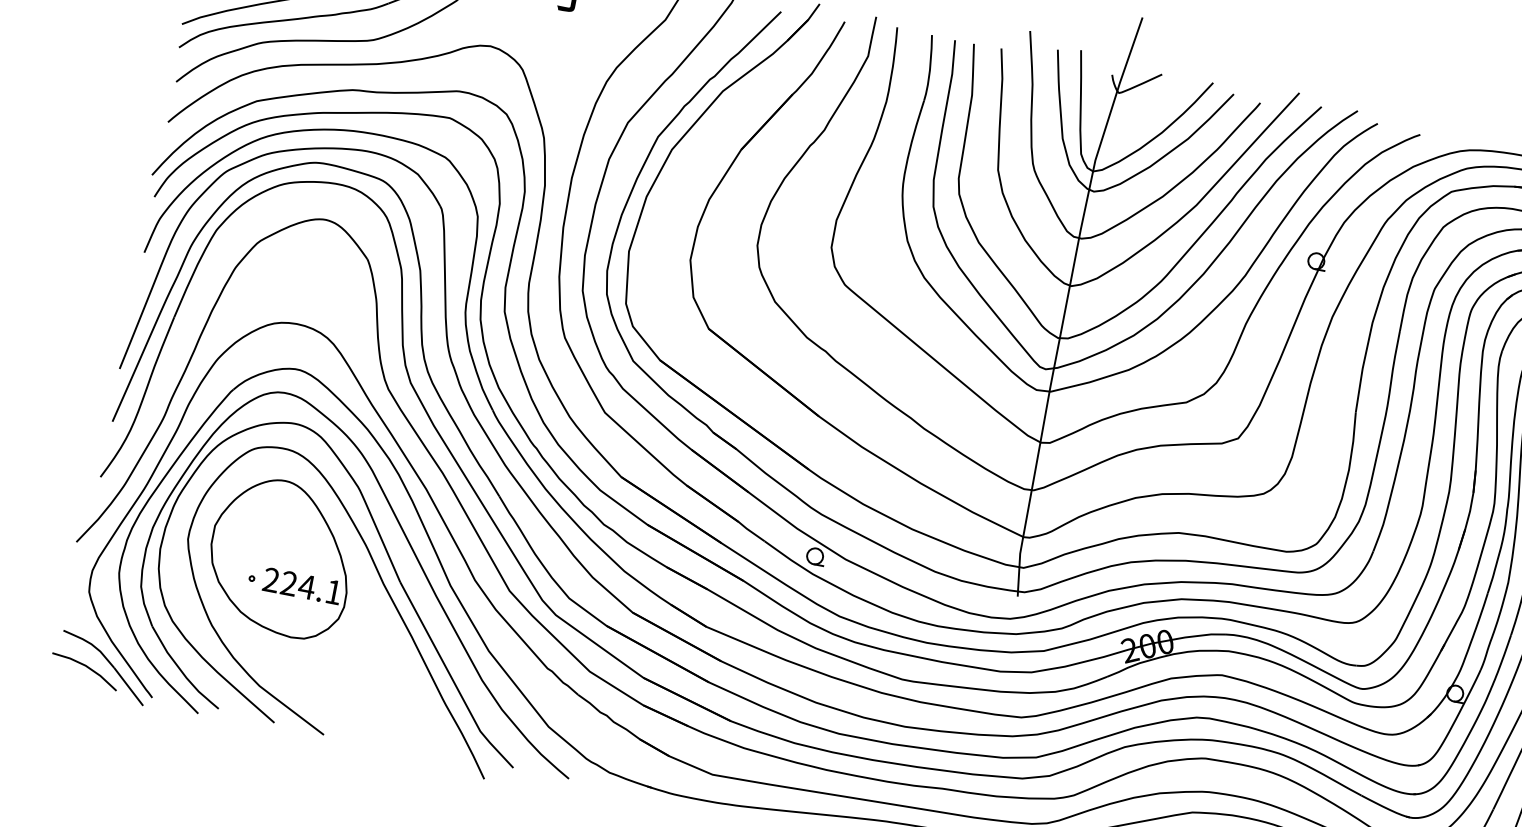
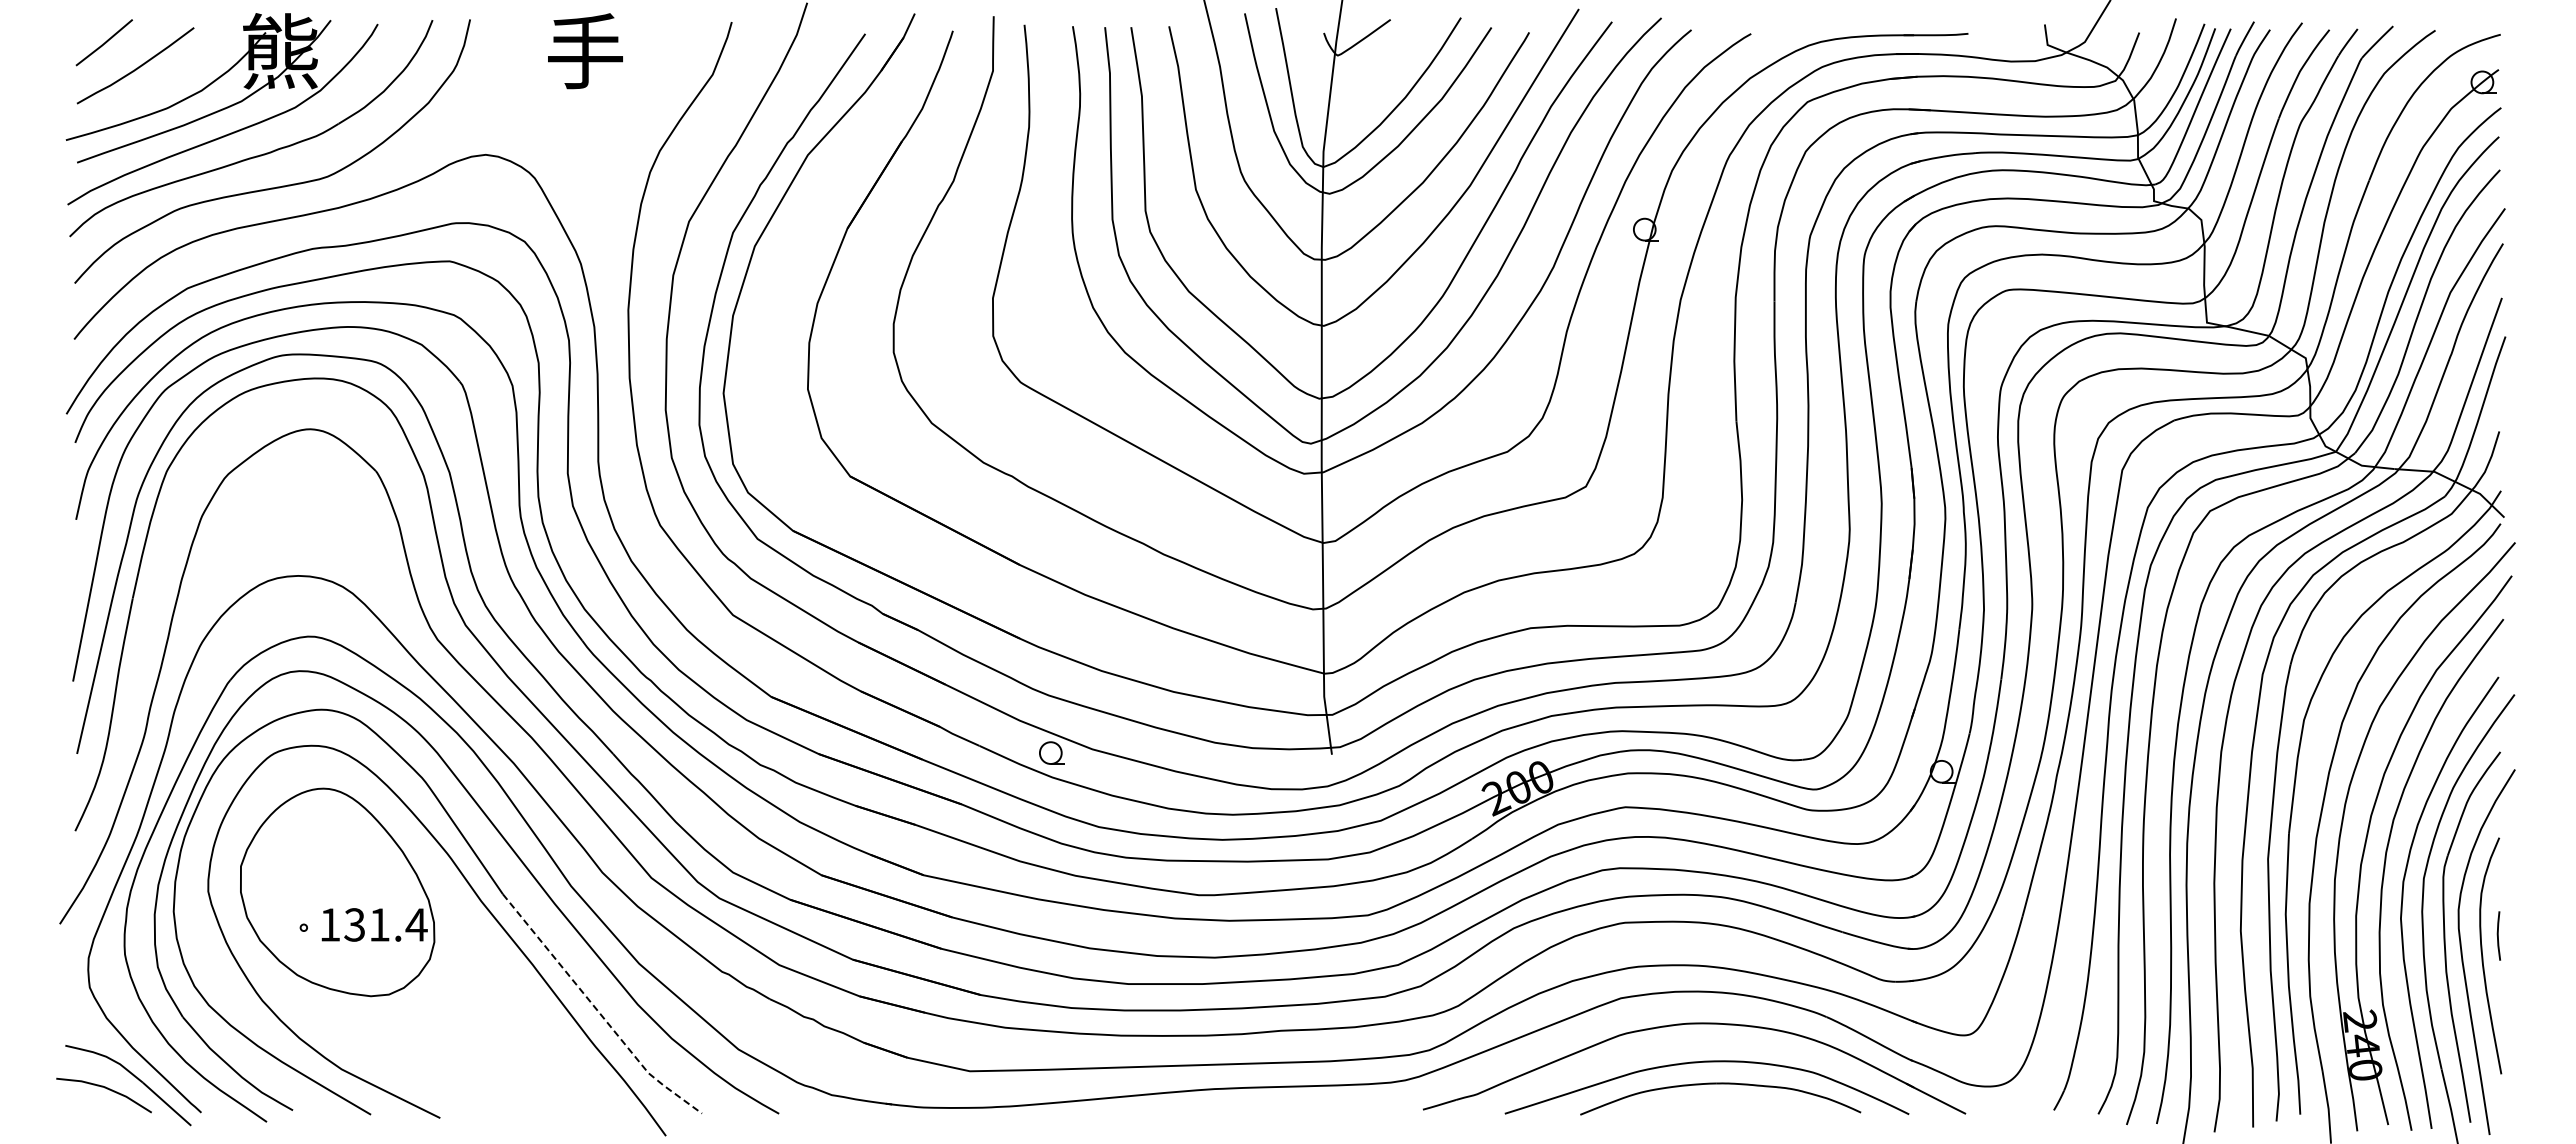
text: (302, 585) -> (373, 924), 224.1 -> 131.4
line: (452, 679) -> (598, 1011), solid -> dashed

